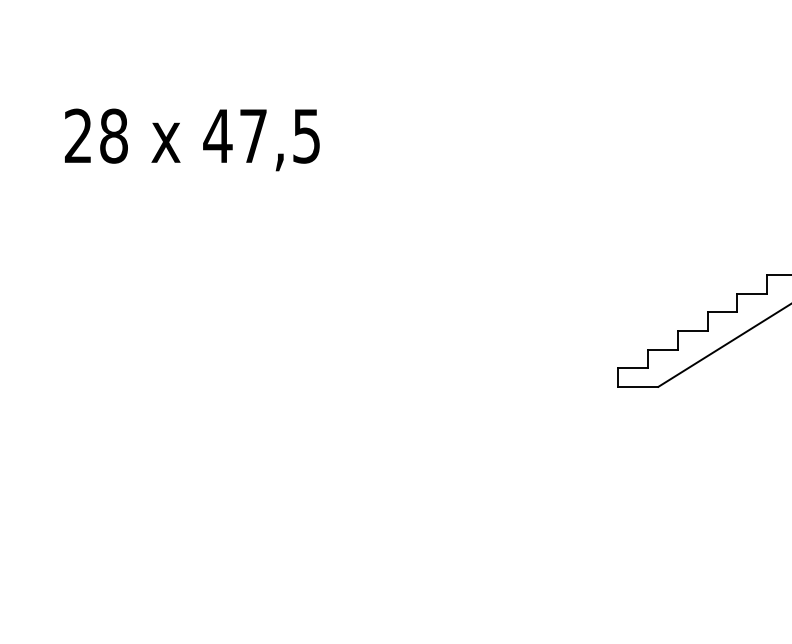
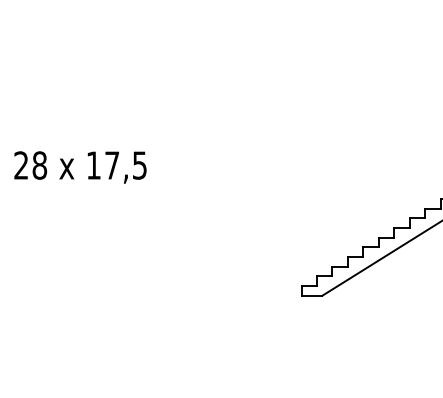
text: (217, 136) -> (93, 165), 47,5 -> 17,5

